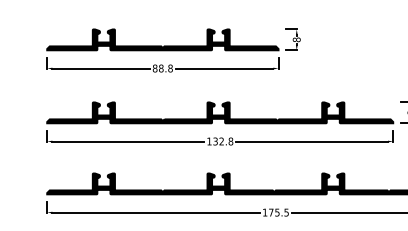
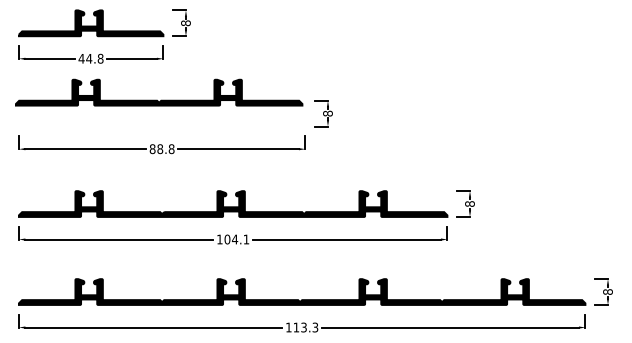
part: (161, 45) -> (157, 99), moved
text: (222, 141) -> (236, 239), 132.8 -> 104.1
text: (278, 212) -> (305, 327), 175.5 -> 113.3

